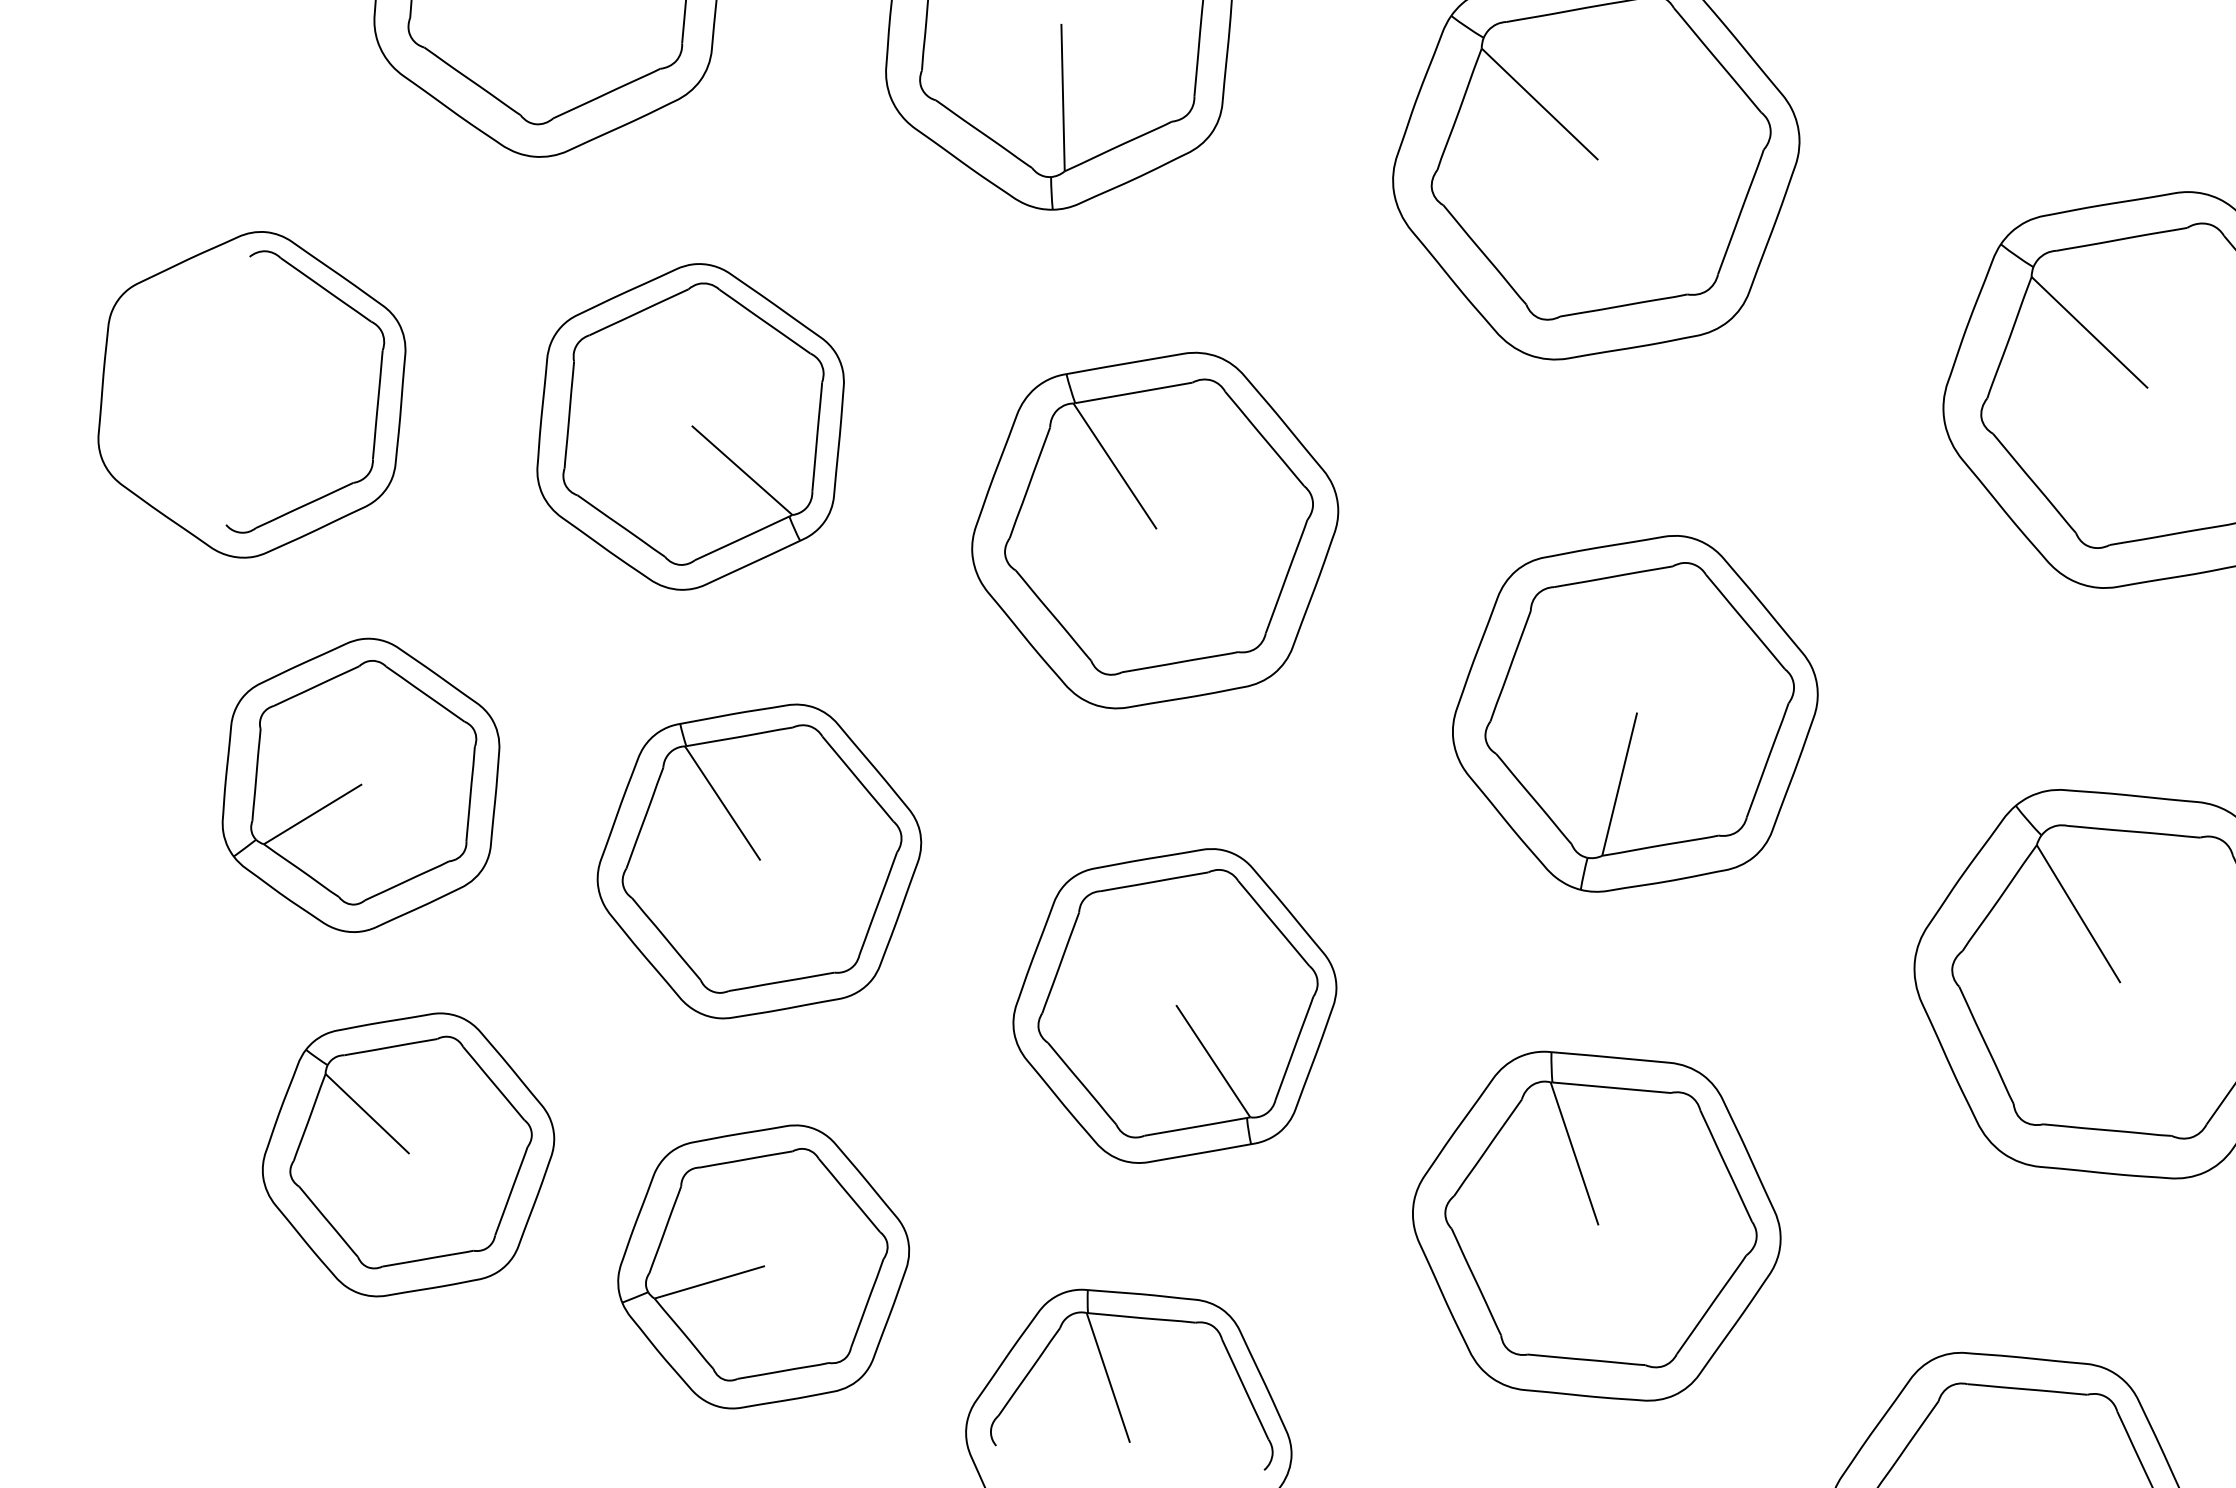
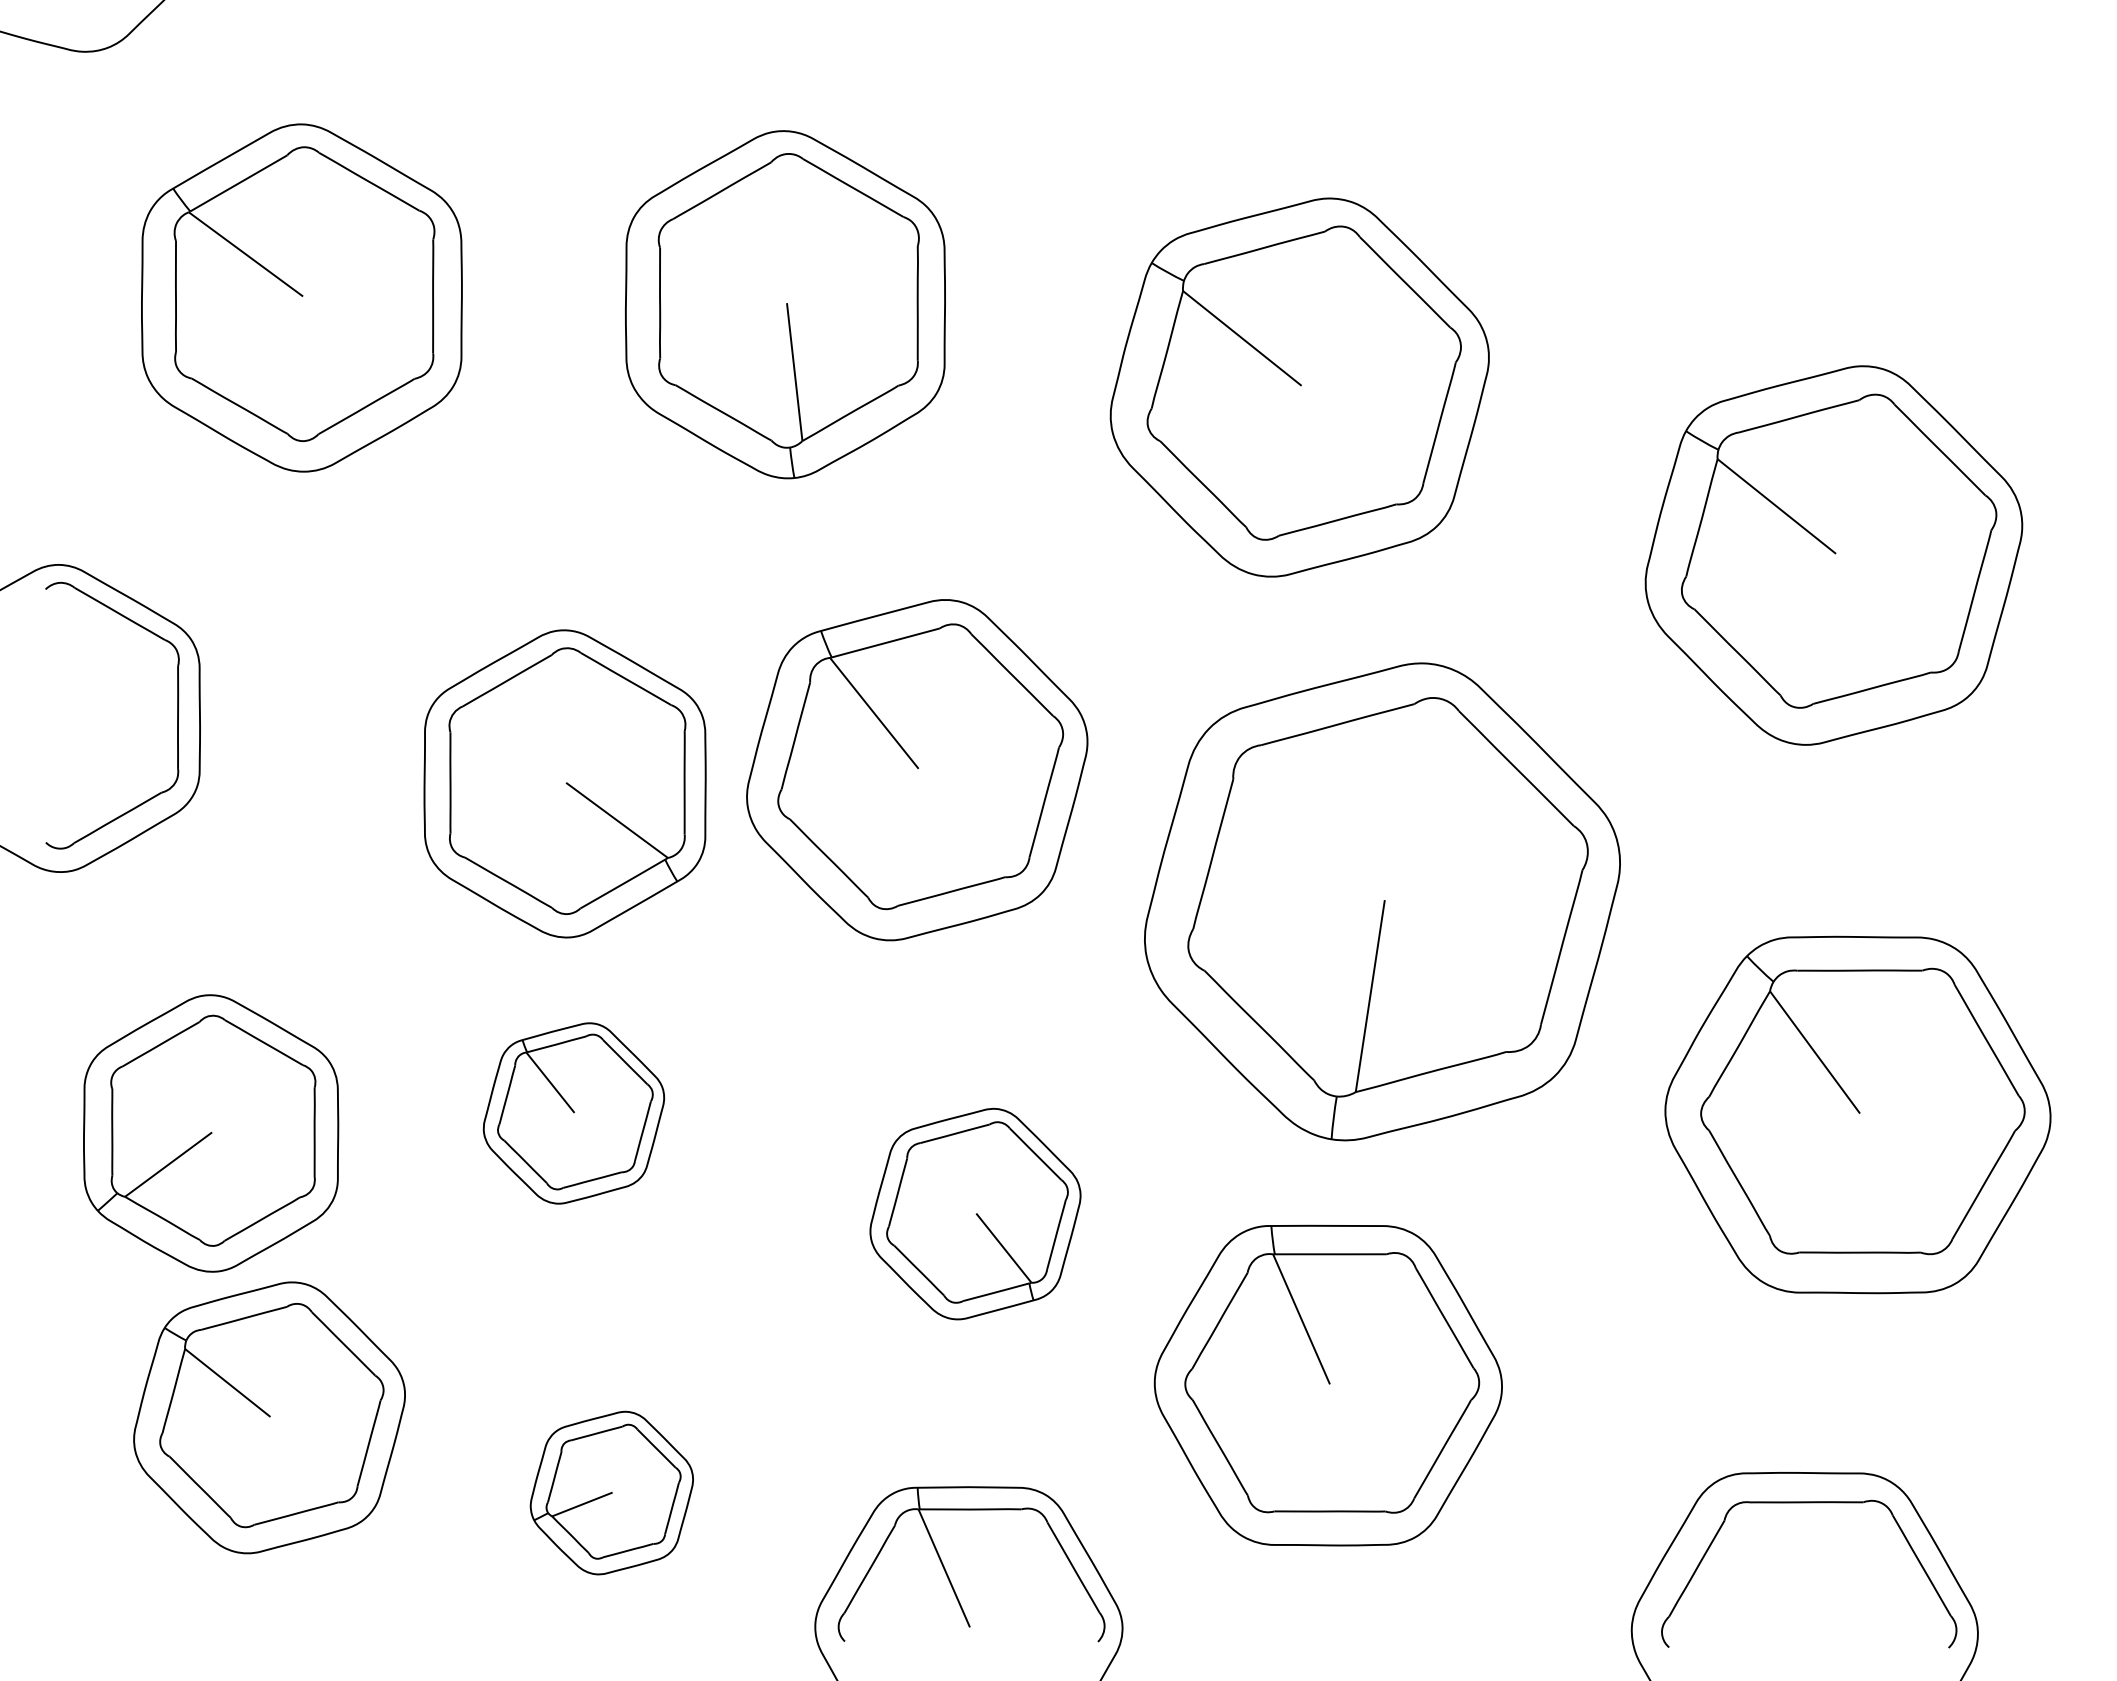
part: (689, 426) -> (564, 783), moved
part: (1635, 713) -> (1382, 901), size x1.4
part: (361, 785) -> (211, 1133), moved
part: (758, 861) -> (573, 1113), size x0.6
part: (1174, 1005) -> (975, 1213), size x0.7
part: (1595, 1226) -> (1327, 1385), moved
part: (763, 1266) -> (611, 1492), size x0.6

